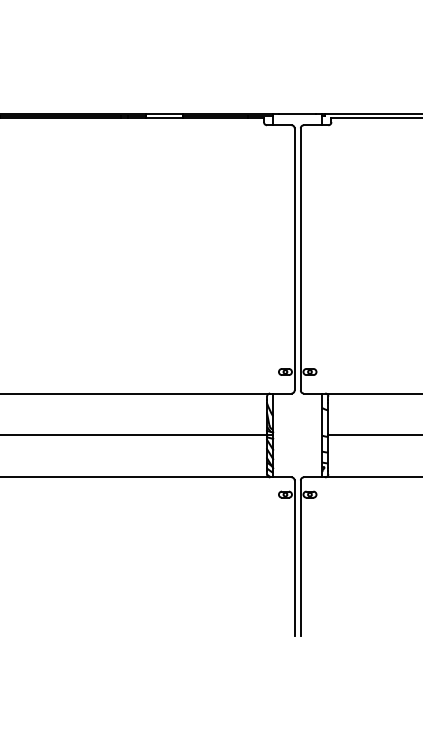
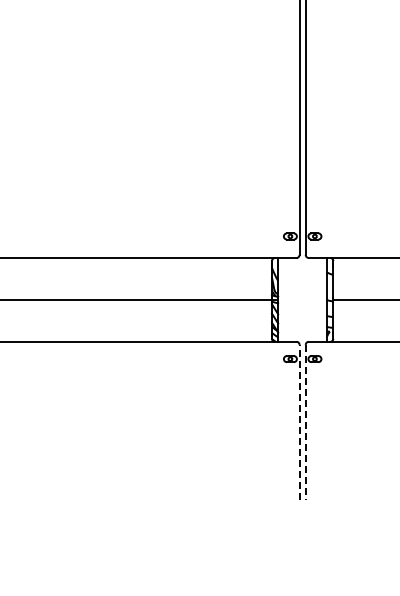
line: (294, 558) -> (299, 422), solid -> dashed
line: (300, 558) -> (305, 422), solid -> dashed

